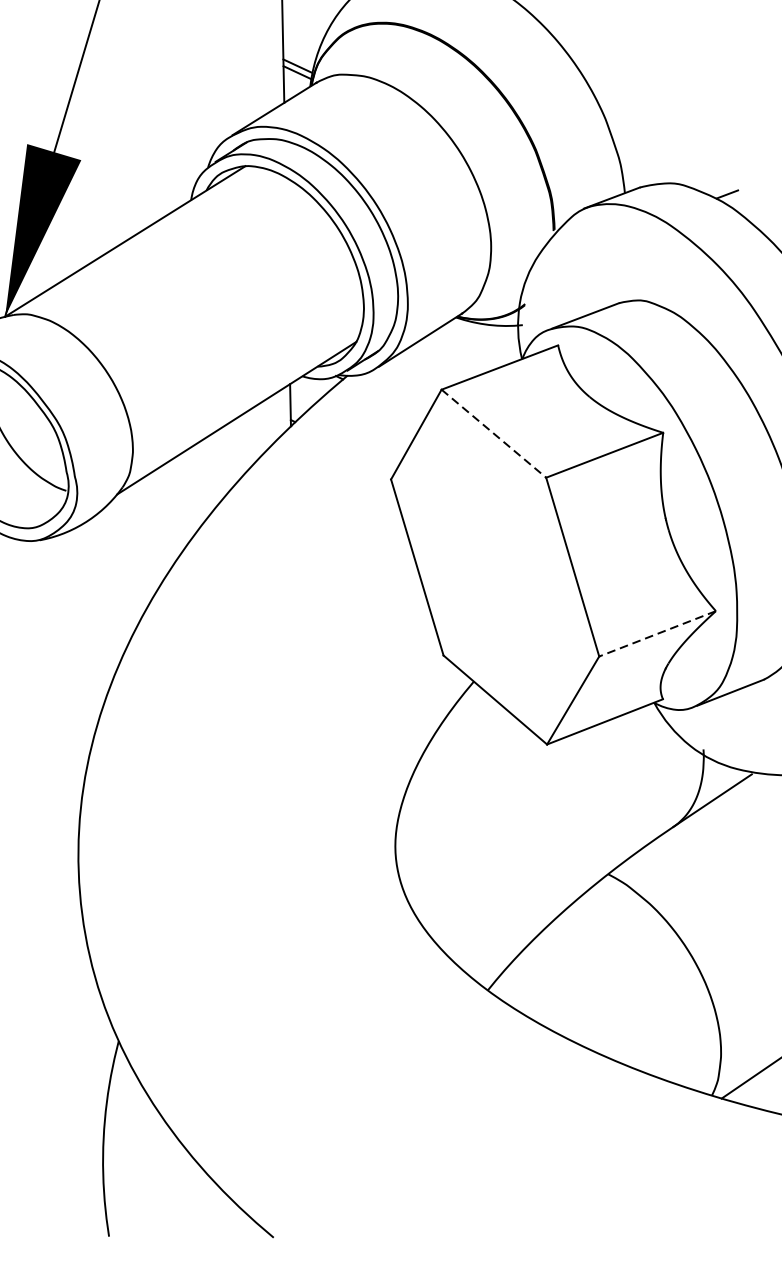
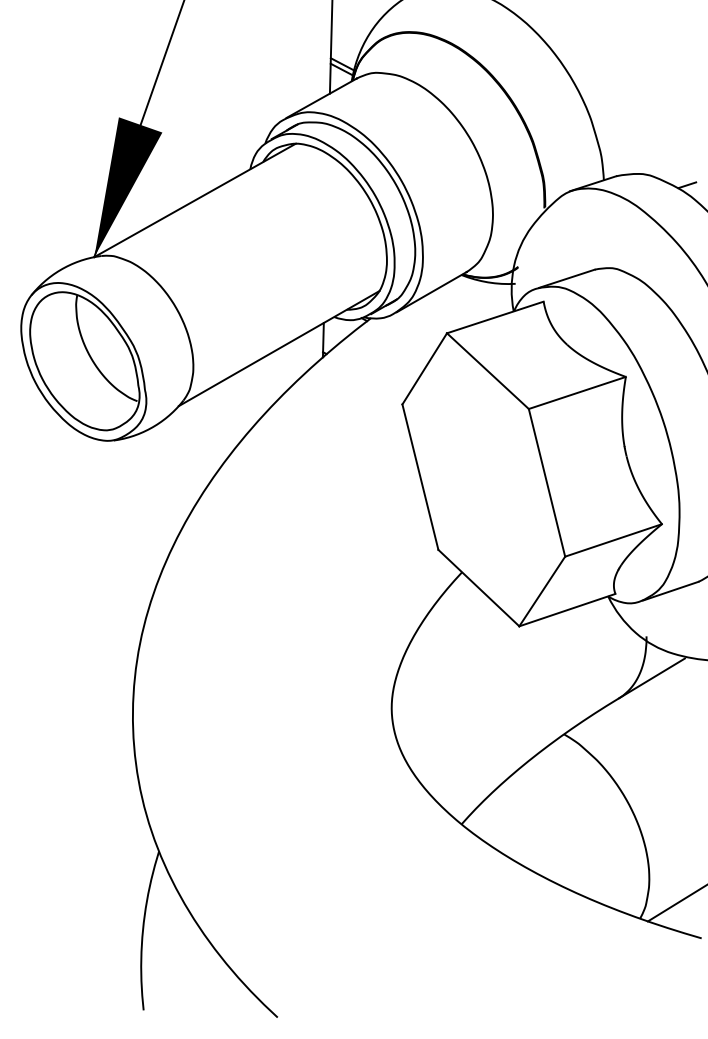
line: (493, 434) -> (487, 371), dashed -> solid
line: (657, 633) -> (613, 540), dashed -> solid

